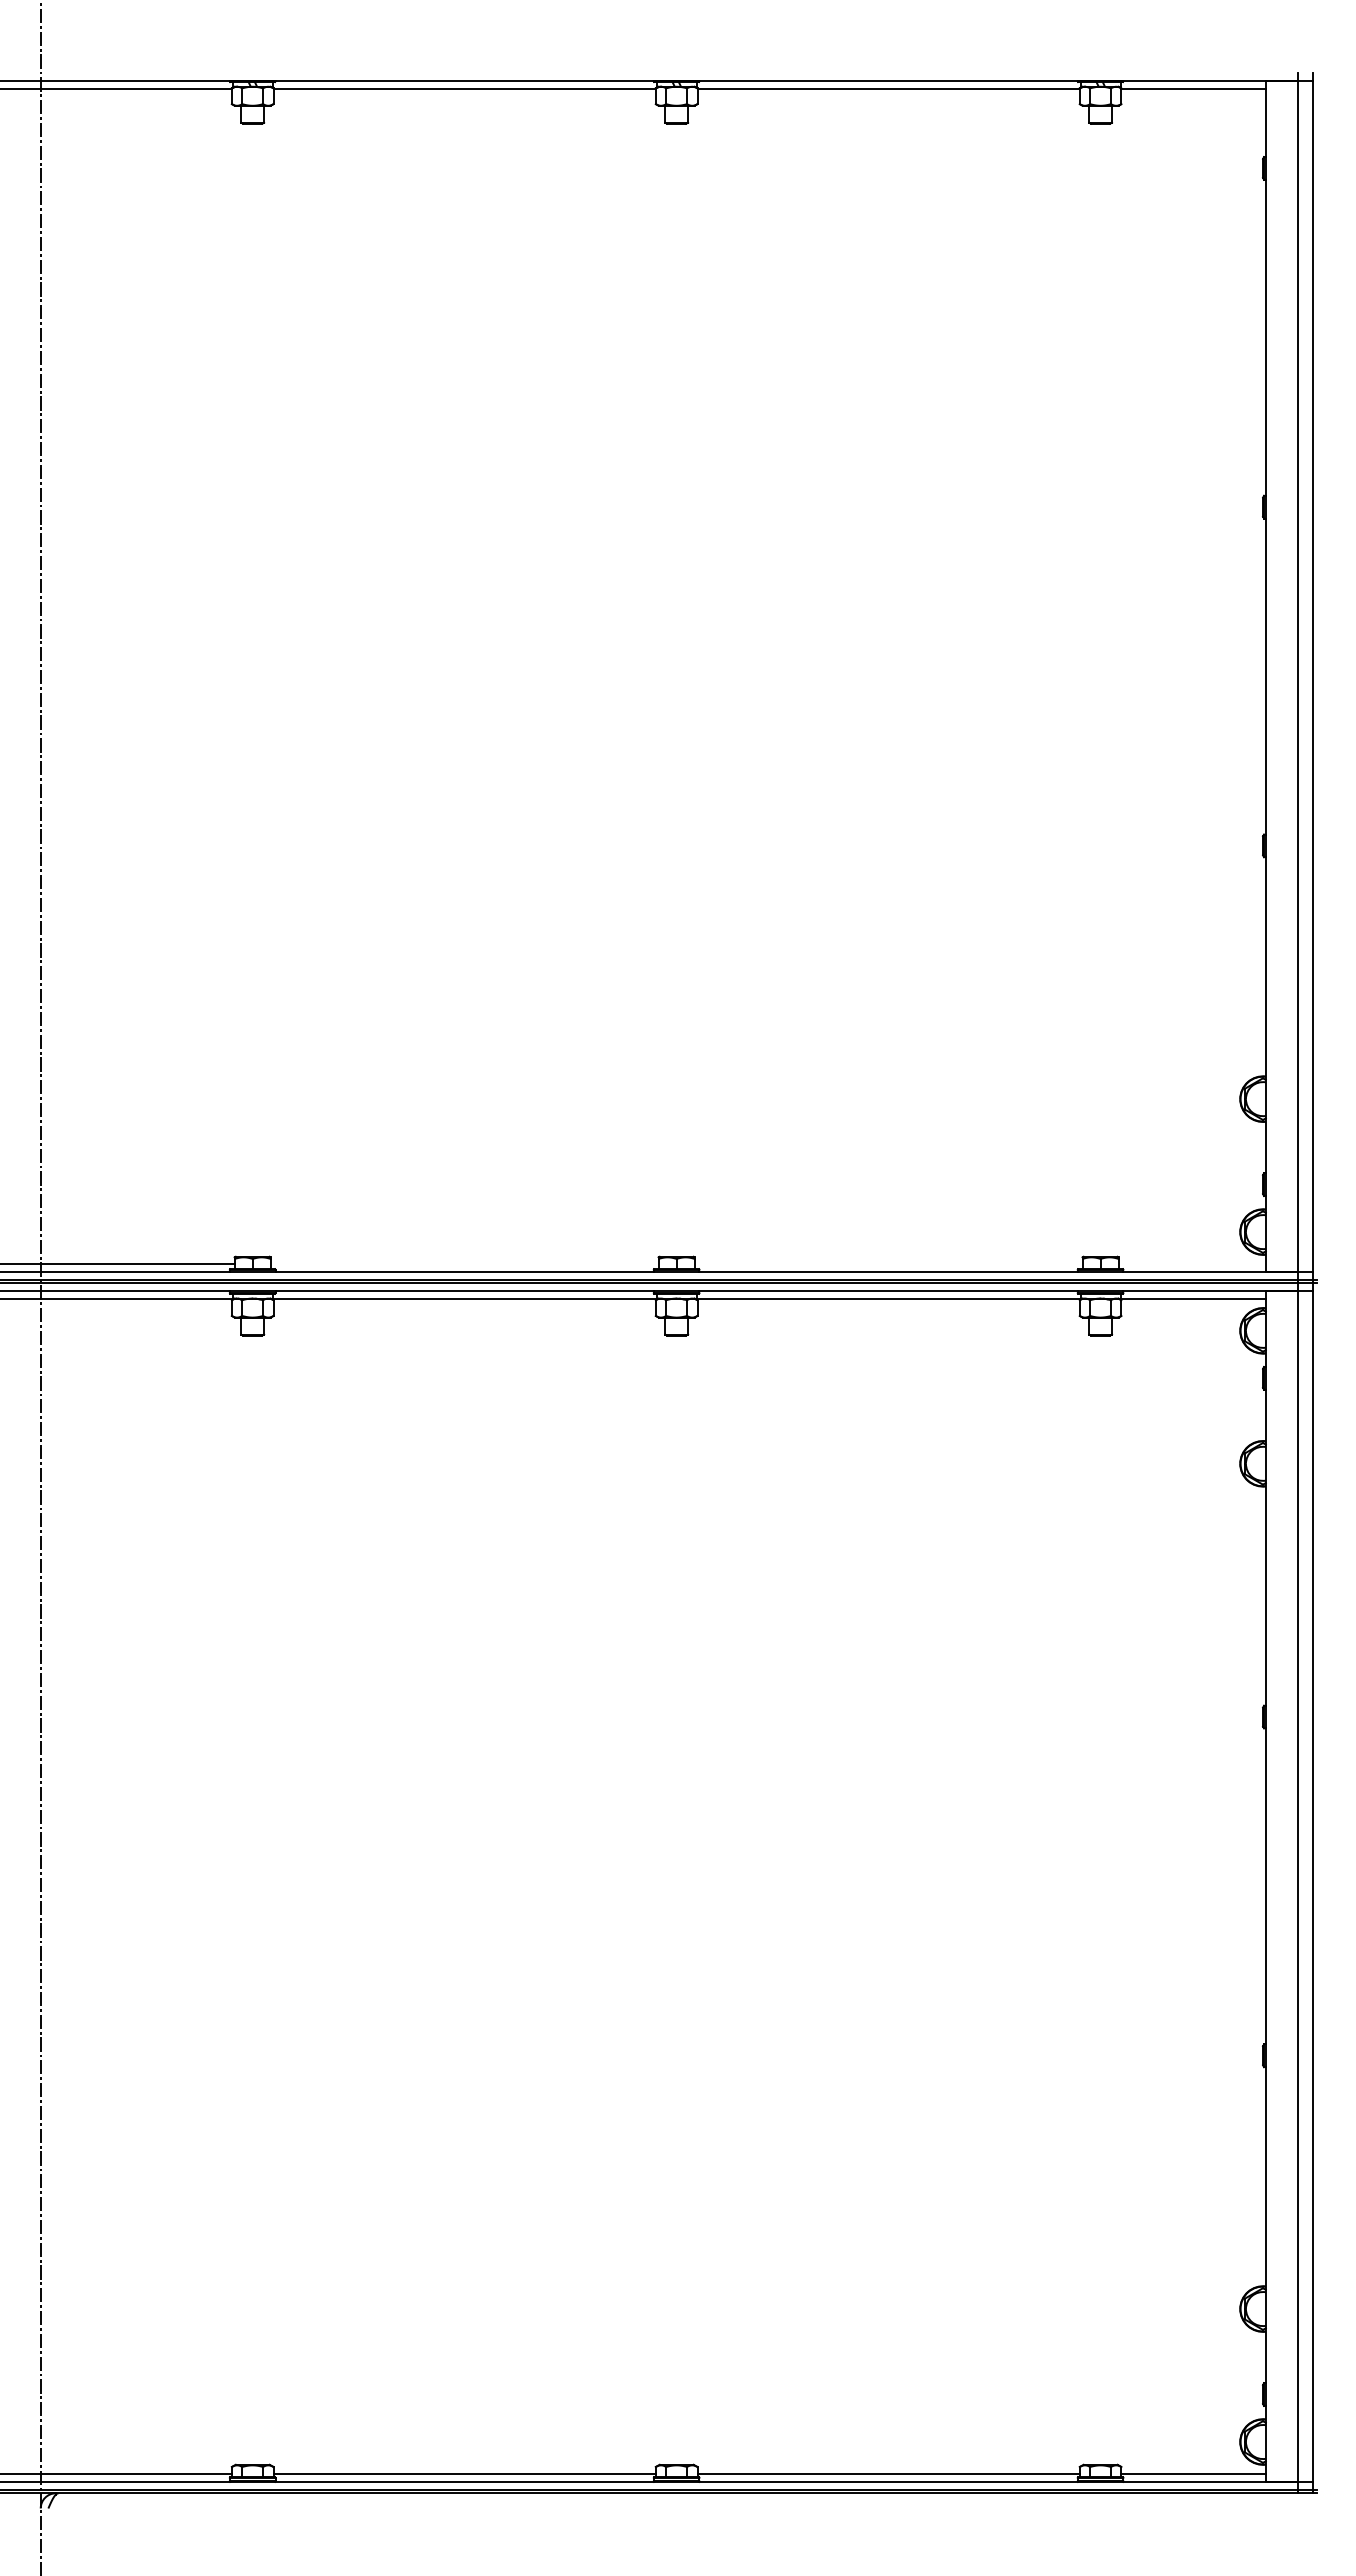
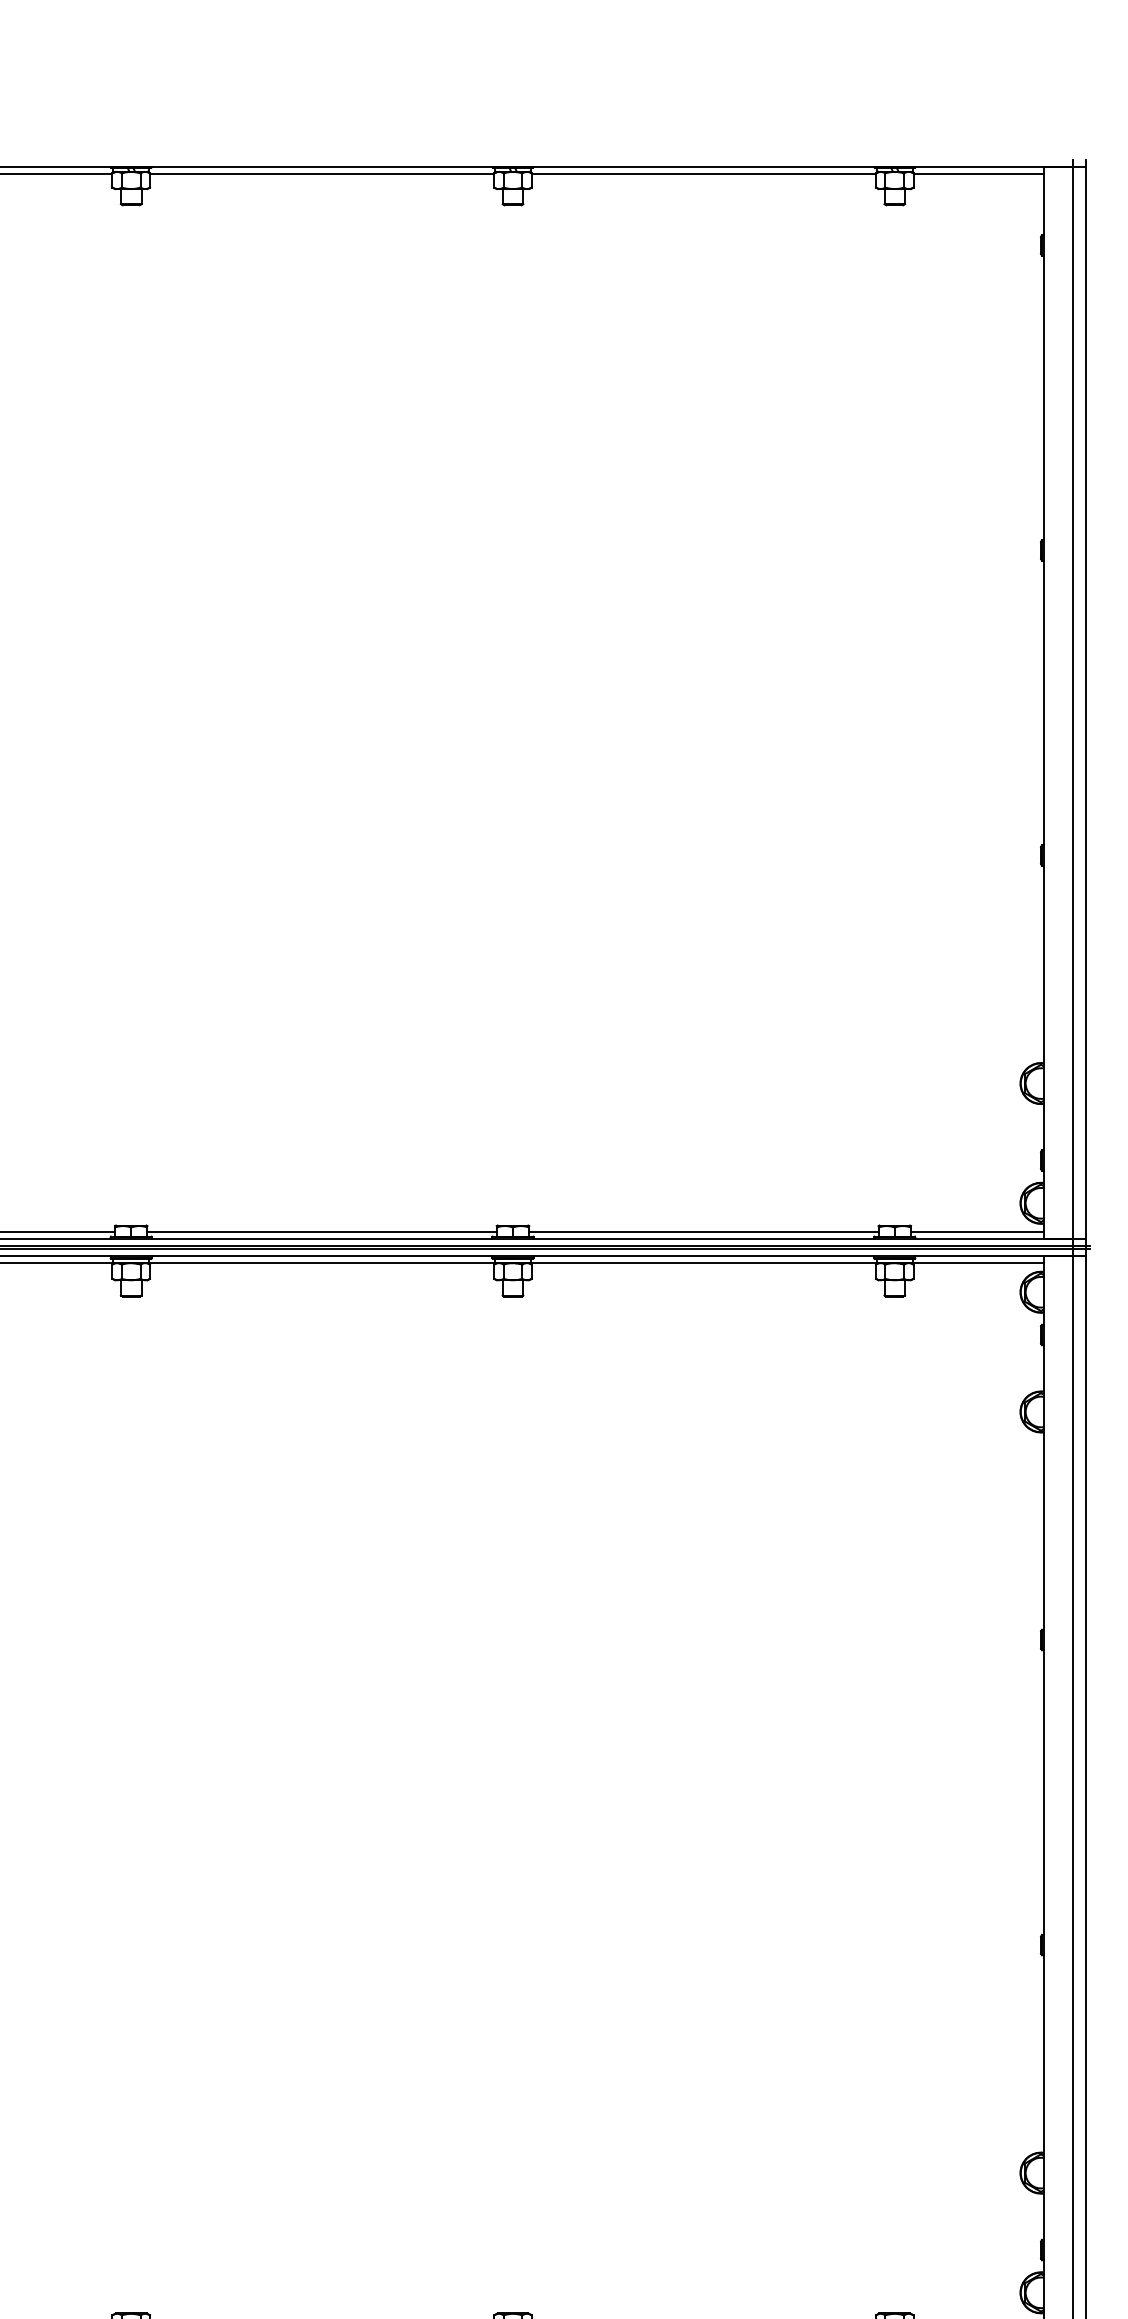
line: (464, 1264) -> (321, 1232), added
line: (888, 1264) -> (703, 1232), added
line: (1191, 1264) -> (976, 1232), added

